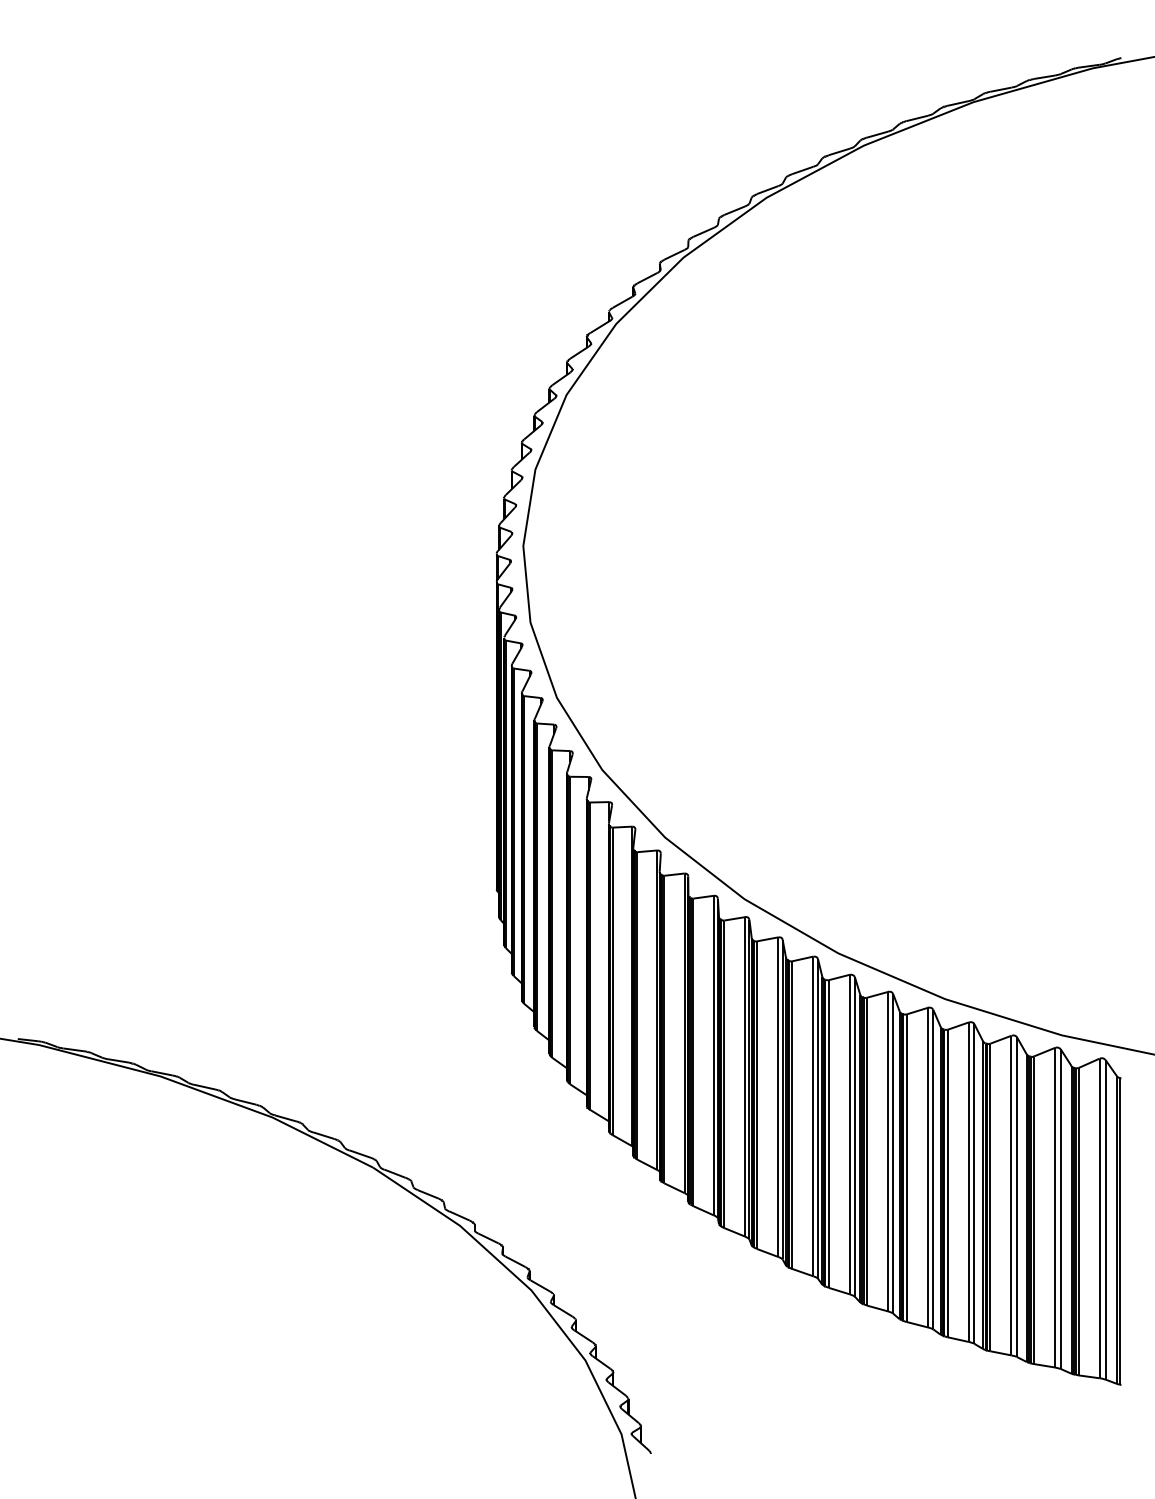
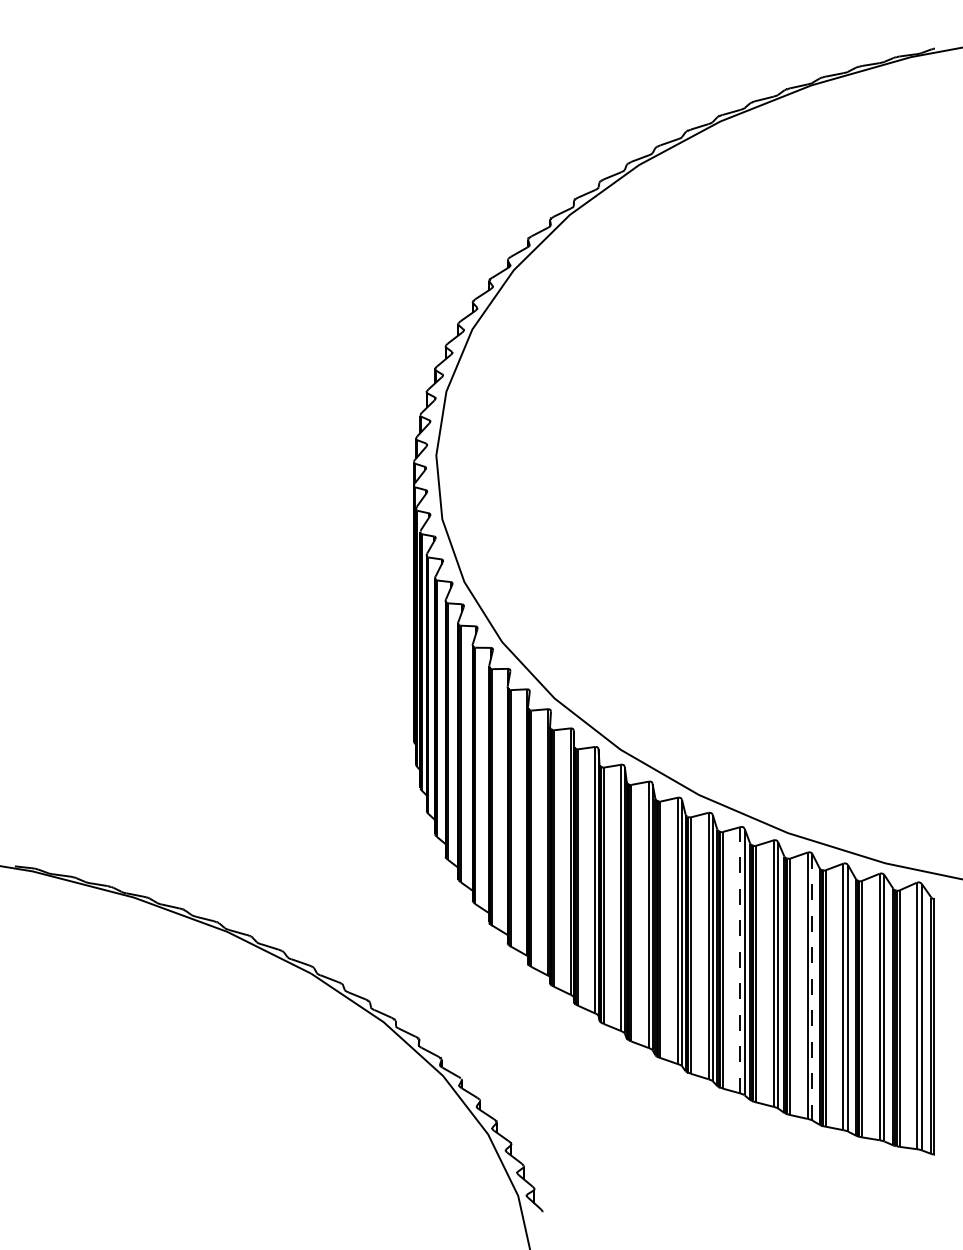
line: (888, 1151) -> (740, 960), solid -> dashed
line: (974, 1184) -> (812, 987), solid -> dashed

